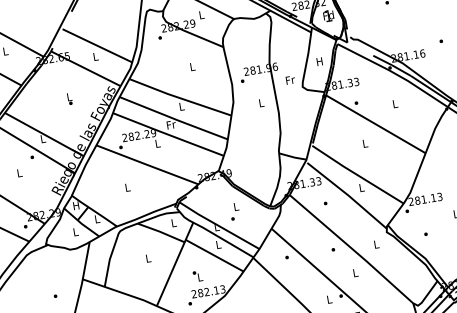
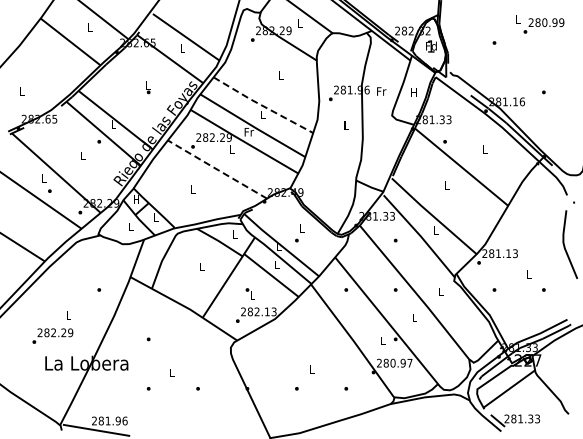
text: (290, 80) -> (381, 91), moved
line: (179, 97) -> (262, 105), solid -> dashed
line: (146, 164) -> (216, 169), solid -> dashed

